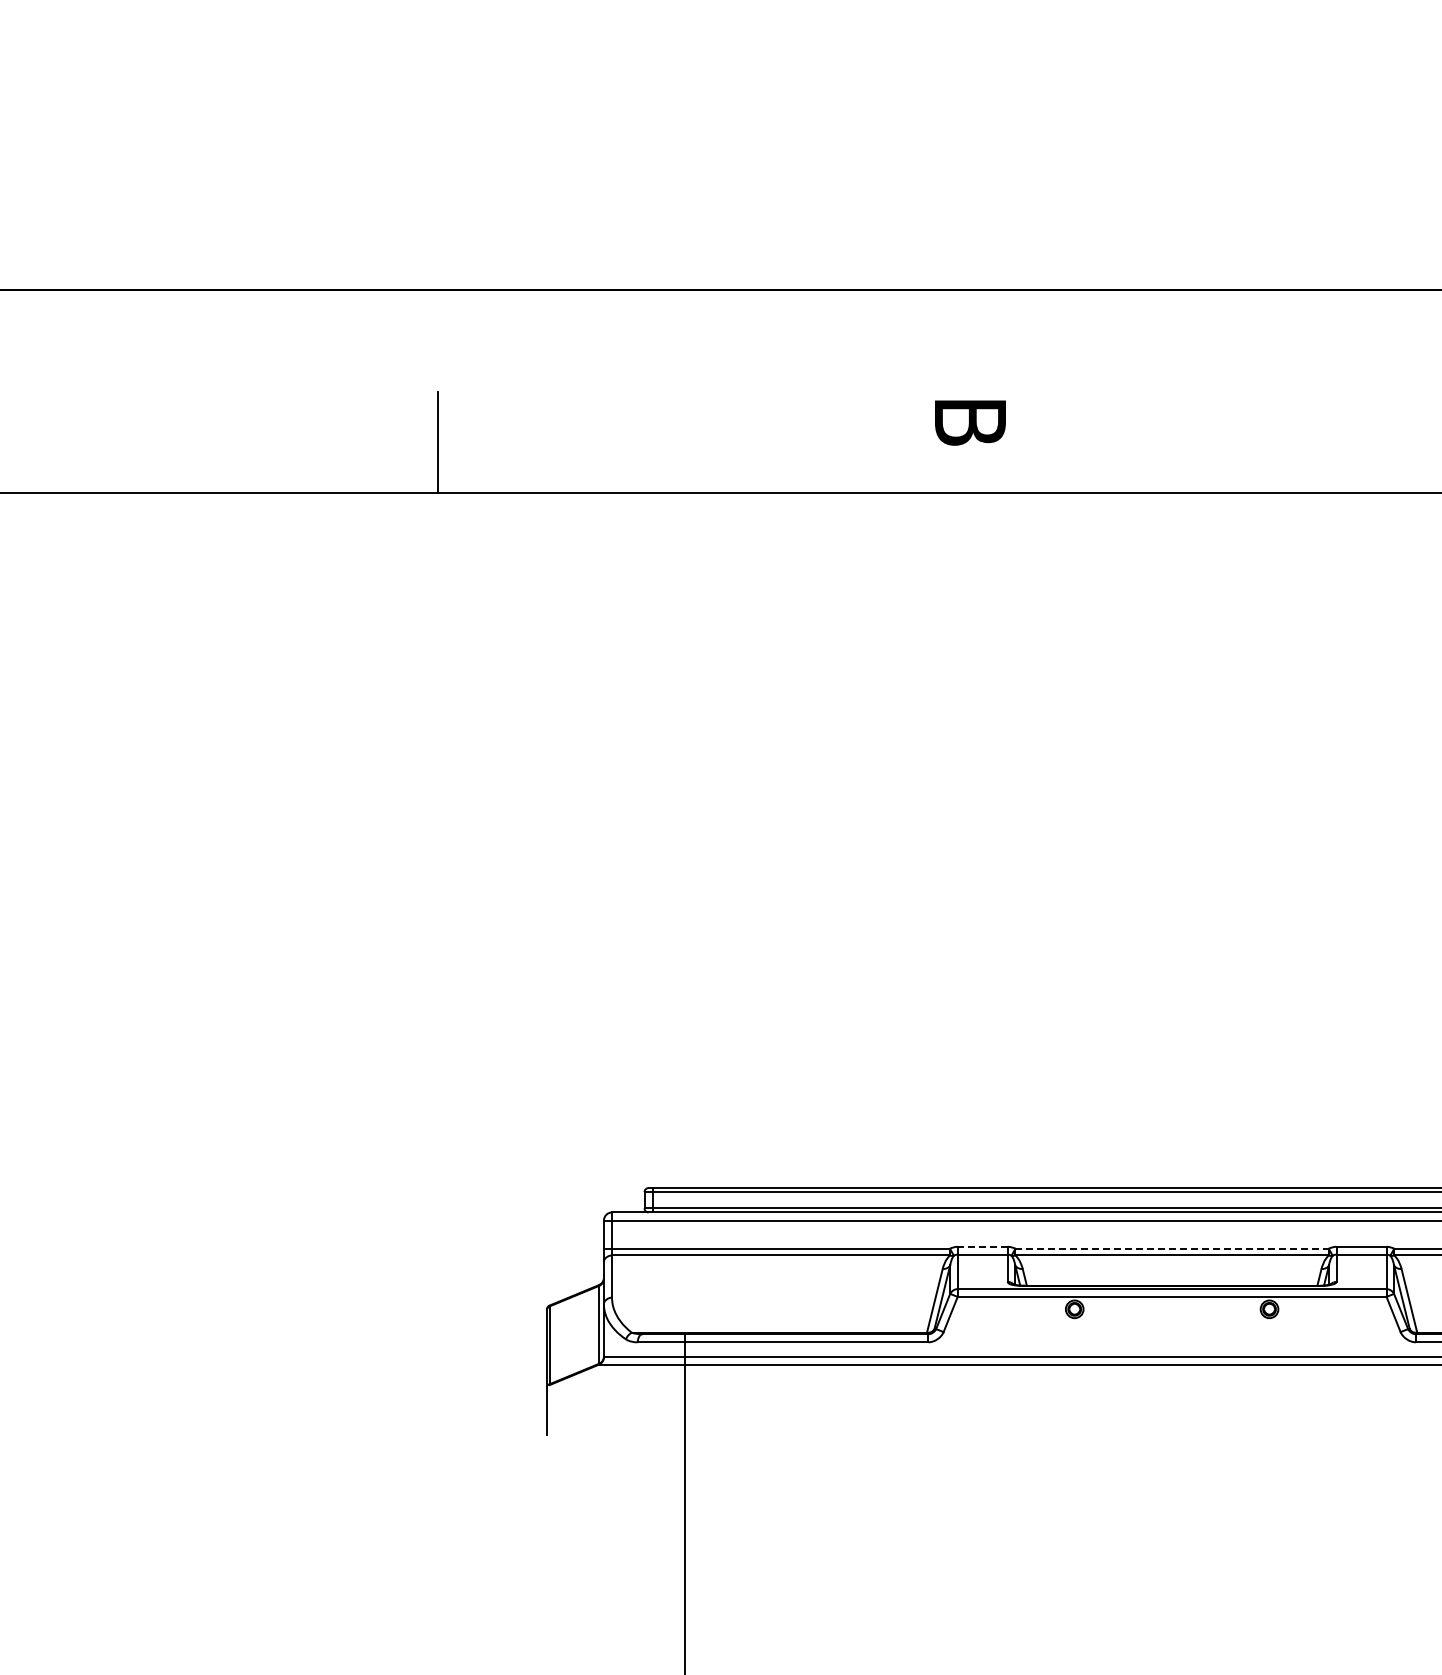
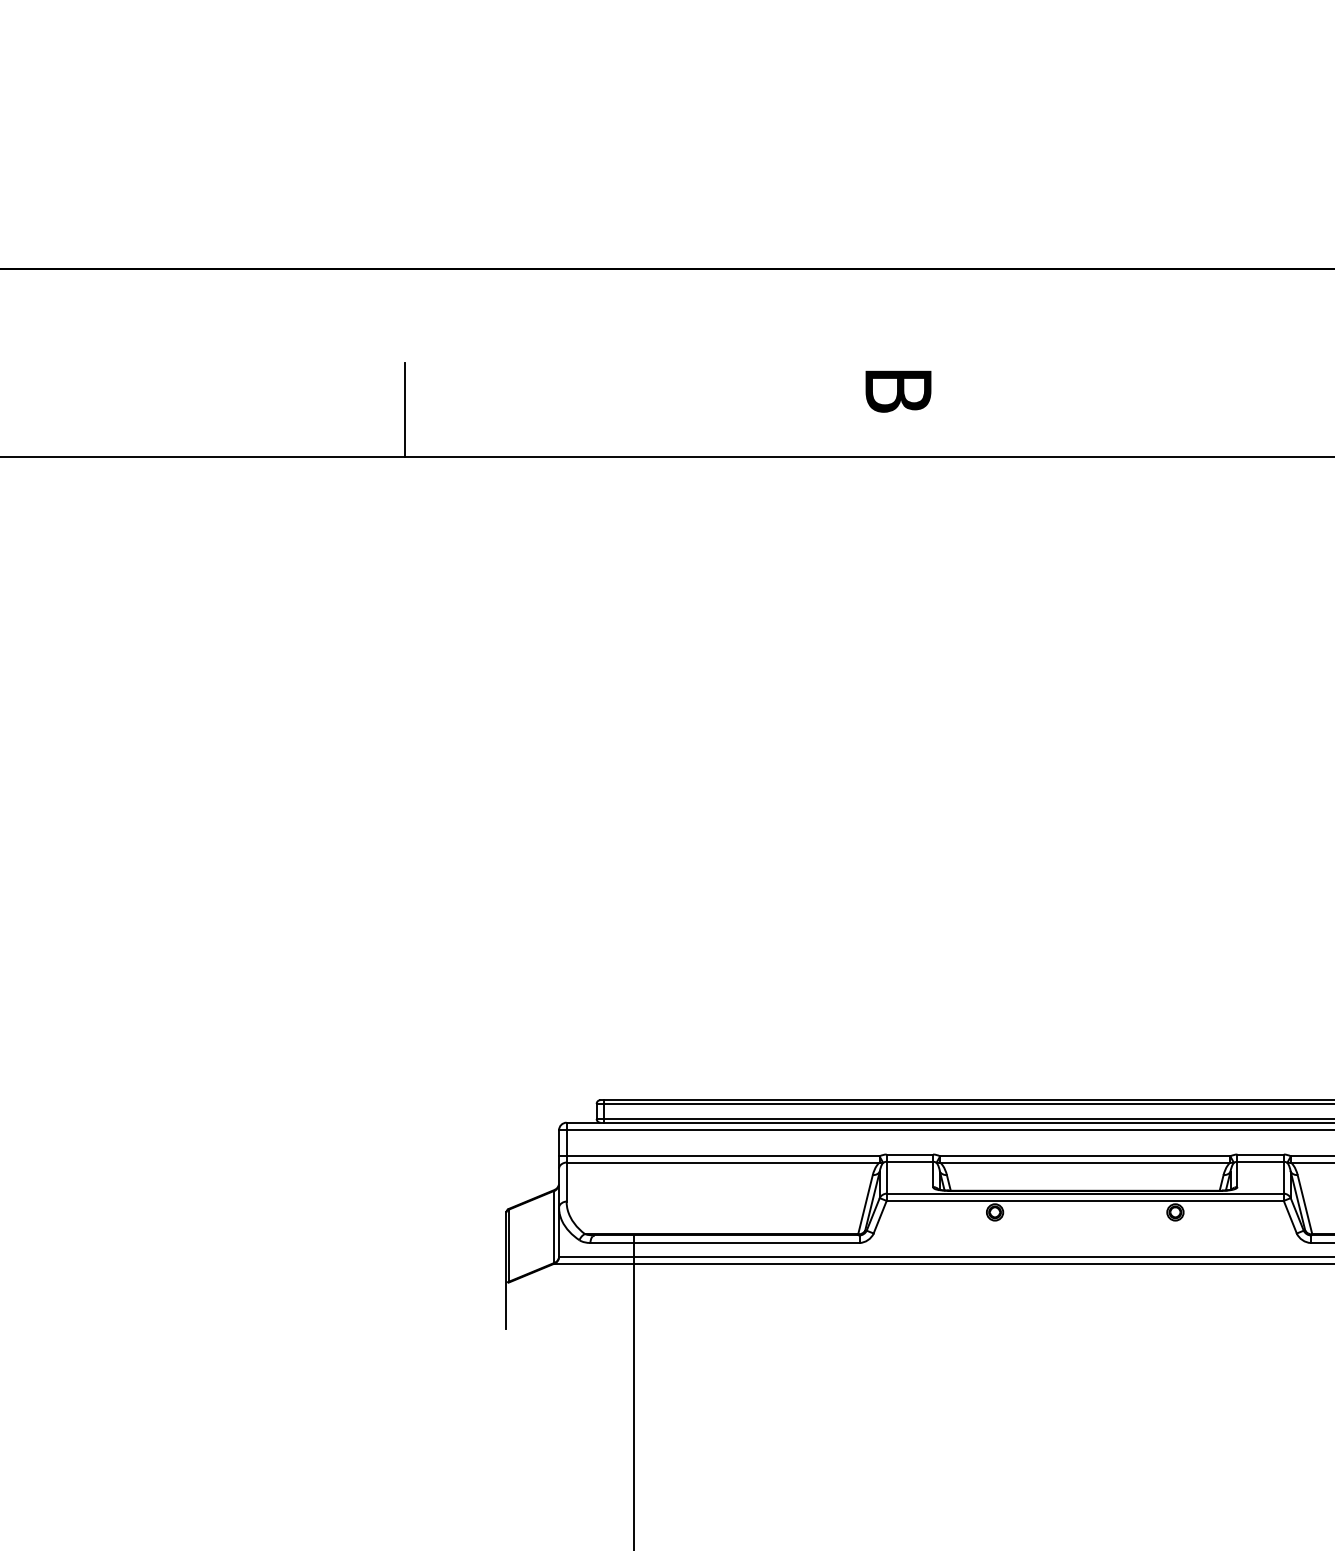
line: (982, 1246) -> (909, 1154), dashed -> solid
line: (1172, 1248) -> (1085, 1156), dashed -> solid

